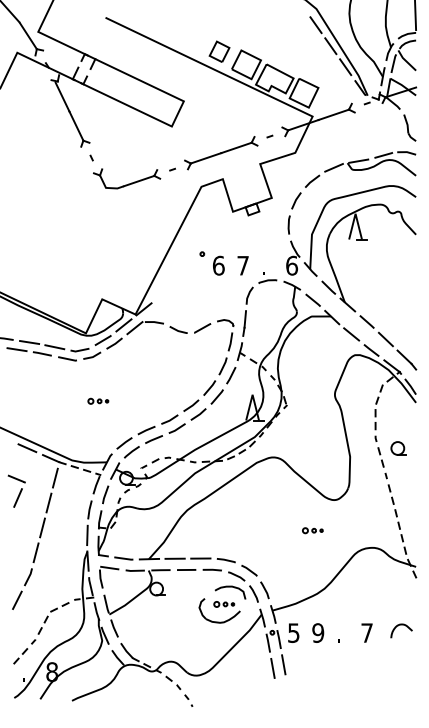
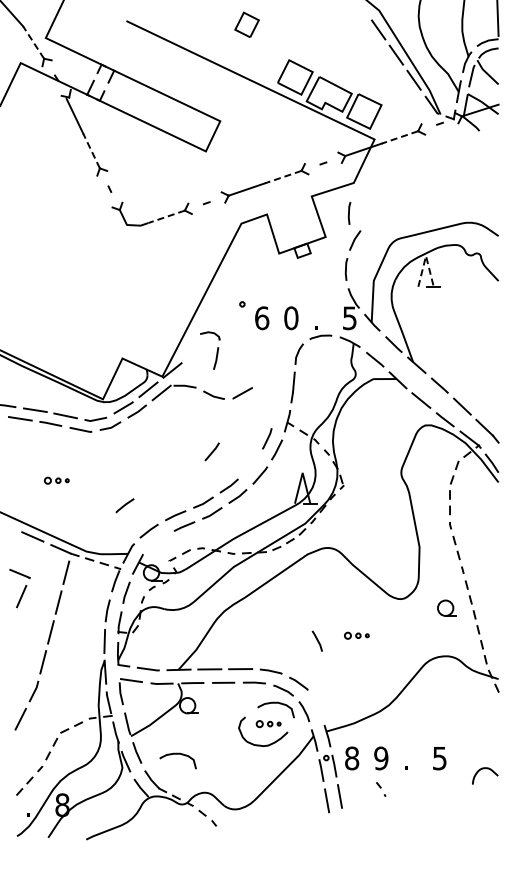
line: (27, 34) -> (32, 41), solid -> dashed
part: (219, 51) -> (246, 24), moved
line: (333, 114) -> (399, 137), solid -> dashed
line: (76, 125) -> (91, 150), solid -> dashed
part: (409, 128) -> (490, 153), removed
line: (235, 148) -> (282, 177), solid -> dashed
part: (360, 169) -> (431, 203), removed
line: (291, 178) -> (349, 213), added
line: (138, 180) -> (166, 216), solid -> dashed
line: (355, 214) -> (426, 256), solid -> dashed
text: (243, 265) -> (291, 318), 7 -> 0
text: (291, 265) -> (349, 318), 6 -> 5
part: (230, 336) -> (216, 351), moved
line: (209, 387) -> (211, 451), moved
part: (98, 401) -> (56, 480), moved
part: (398, 447) -> (446, 607), moved
line: (131, 452) -> (124, 505), moved
part: (312, 530) -> (356, 635), moved
line: (264, 589) -> (316, 640), moved
curve: (401, 625) -> (484, 769), moved
curve: (148, 629) -> (177, 754), added
text: (294, 633) -> (352, 758), 5 -> 8
text: (366, 633) -> (439, 758), 7 -> 5
part: (189, 700) -> (381, 789), moved

